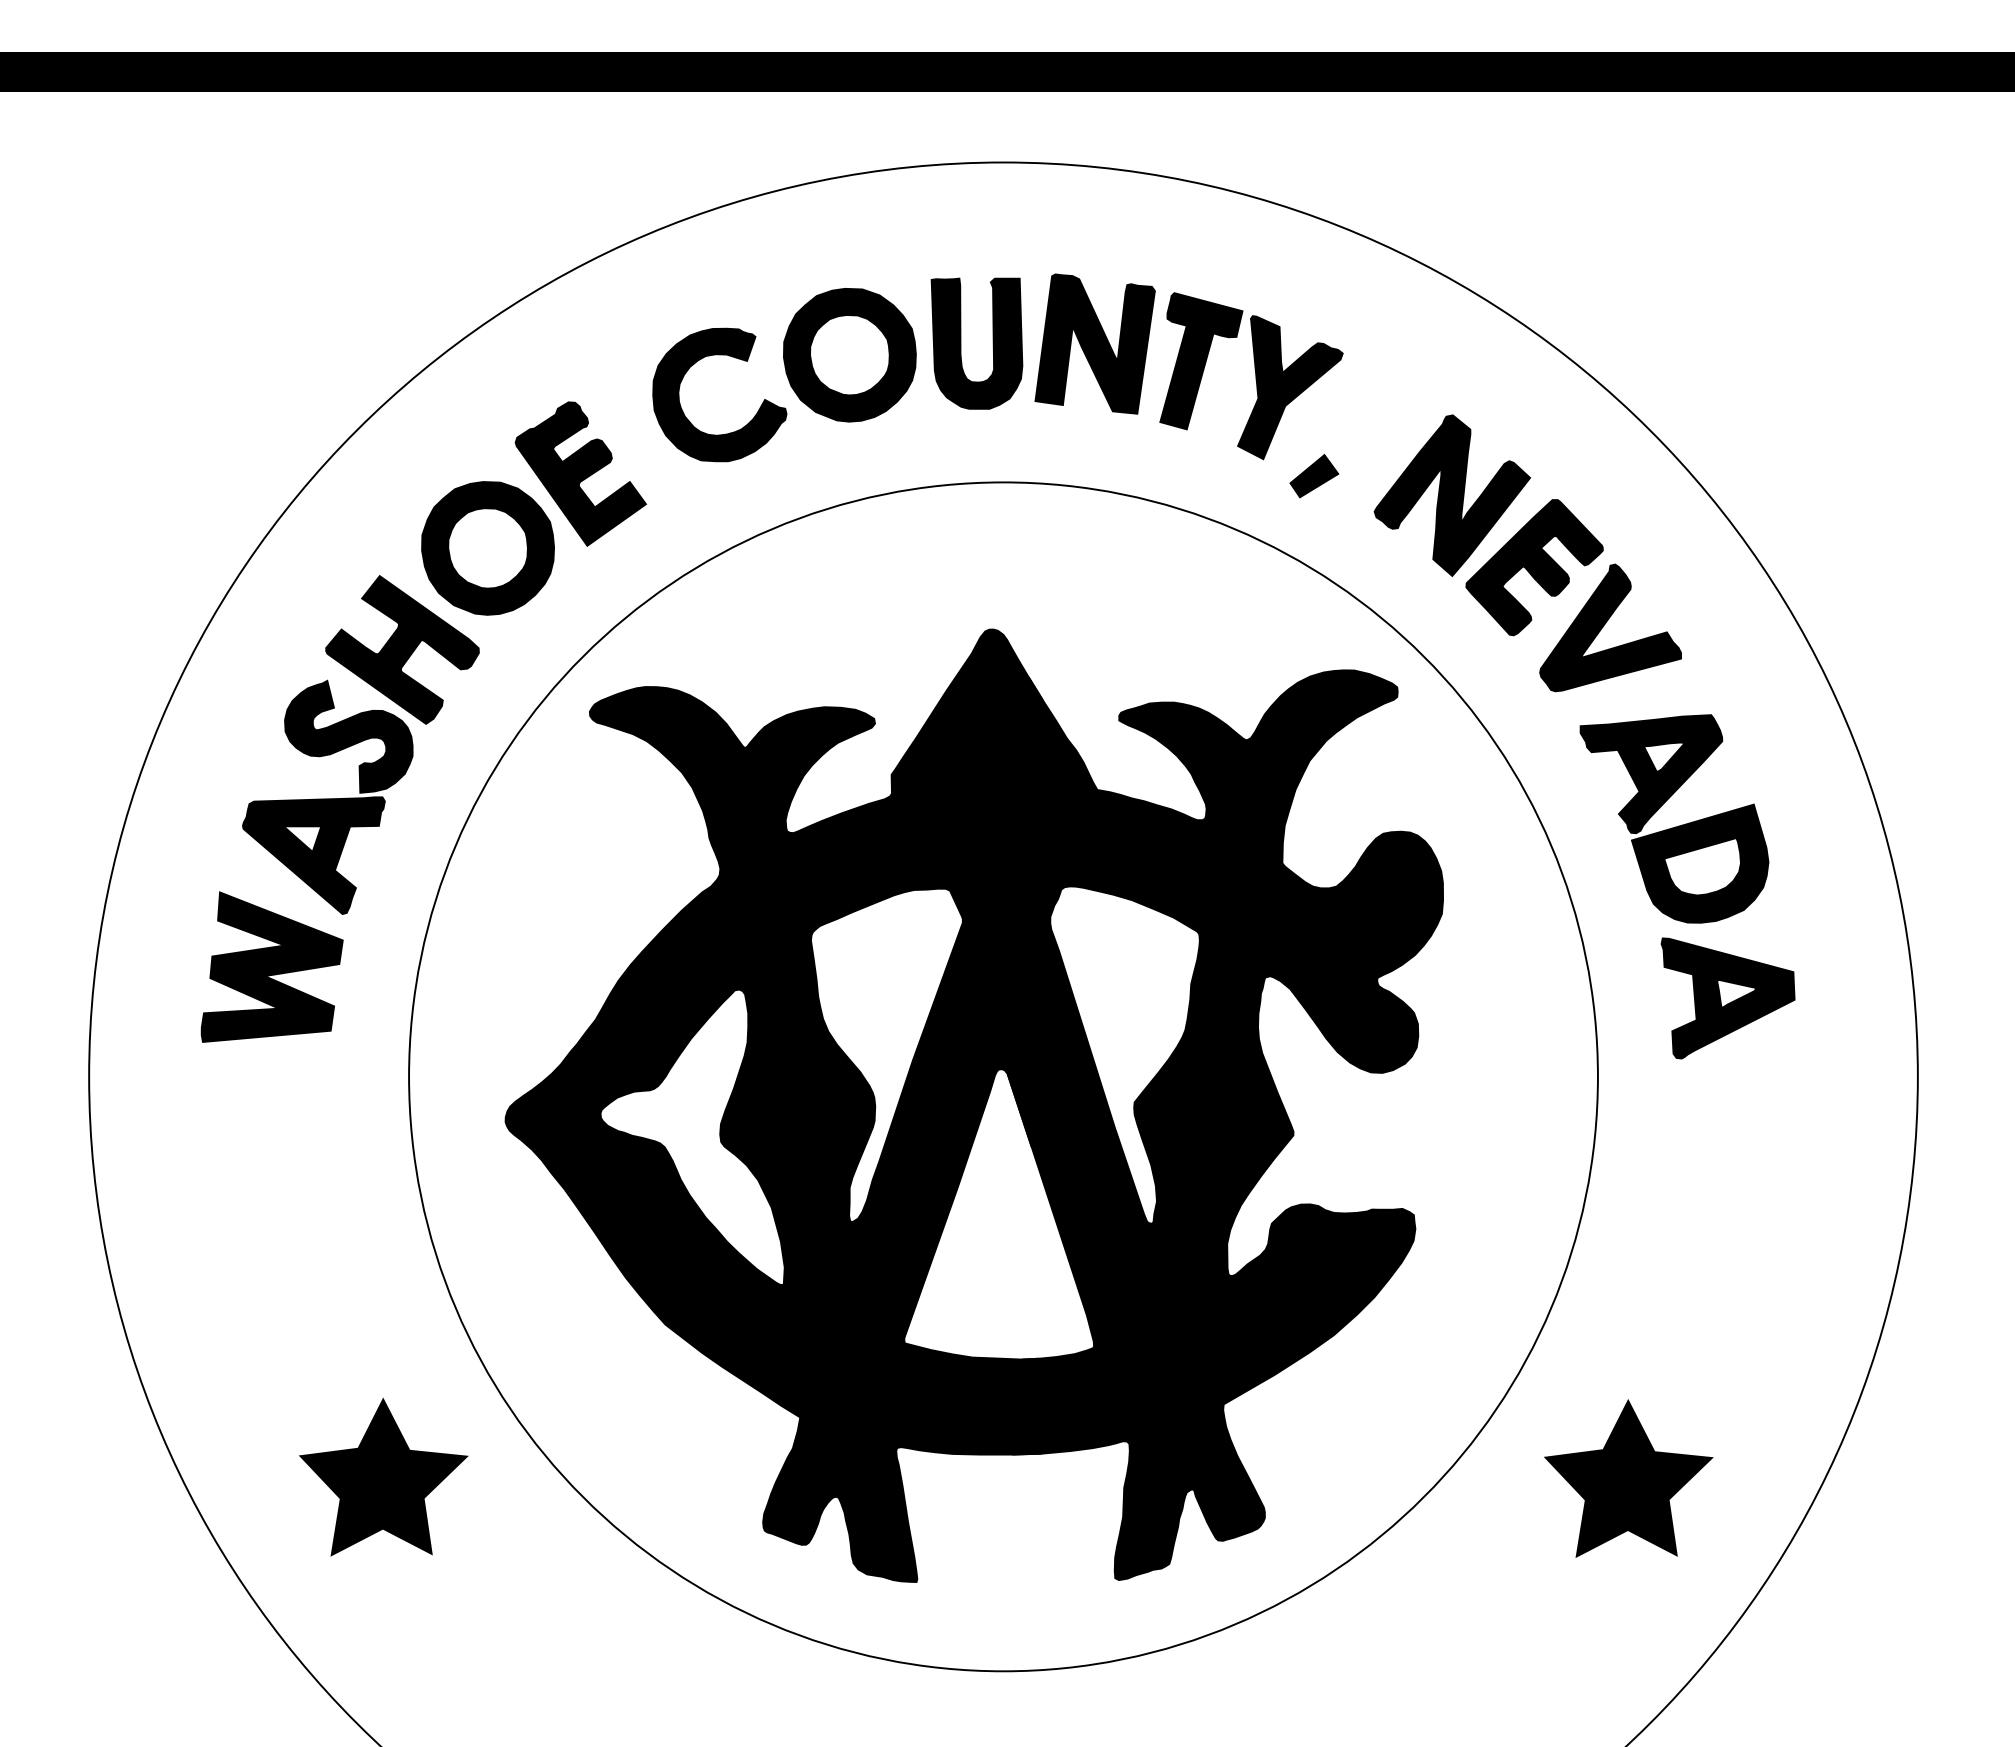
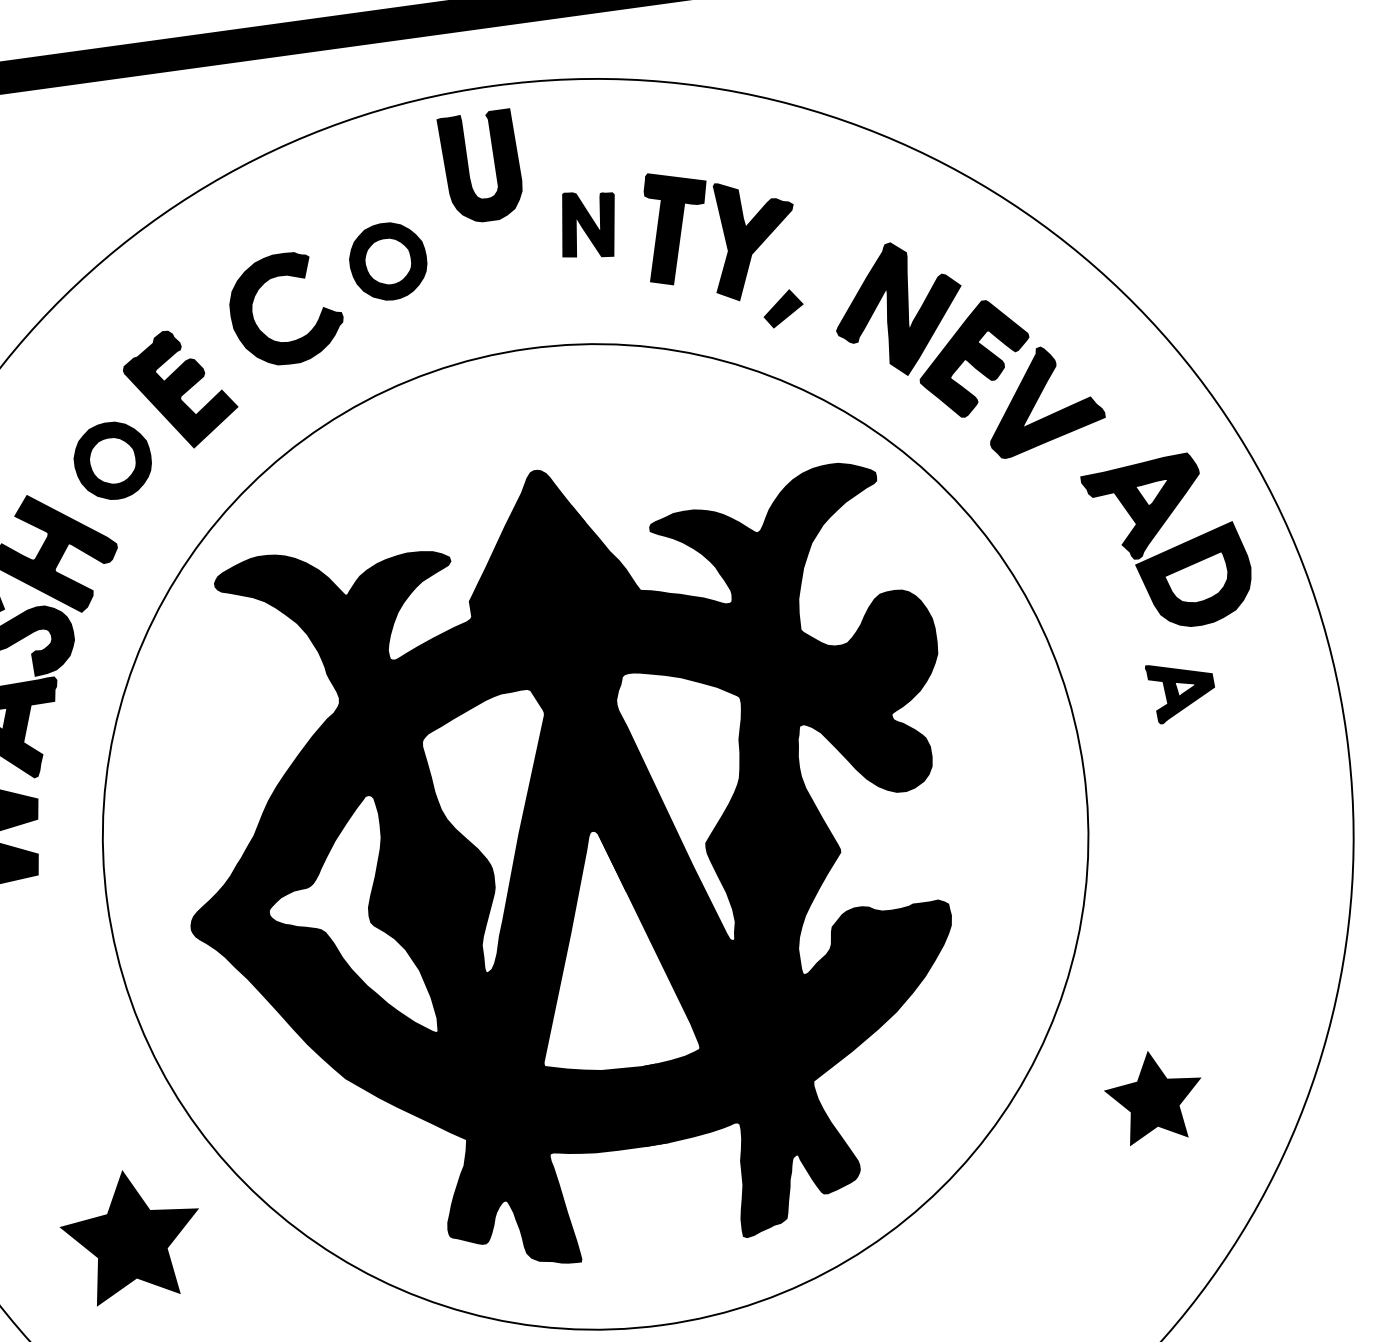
part: (961, 343) -> (468, 168), moved
part: (1094, 343) -> (587, 224), size x0.6
part: (849, 355) -> (388, 261), size x0.7
part: (487, 548) -> (112, 461), size x0.7
part: (1678, 825) -> (1172, 547), moved
part: (1727, 998) -> (1181, 691), size x0.6
part: (1628, 1478) -> (1154, 1096), size x0.7

